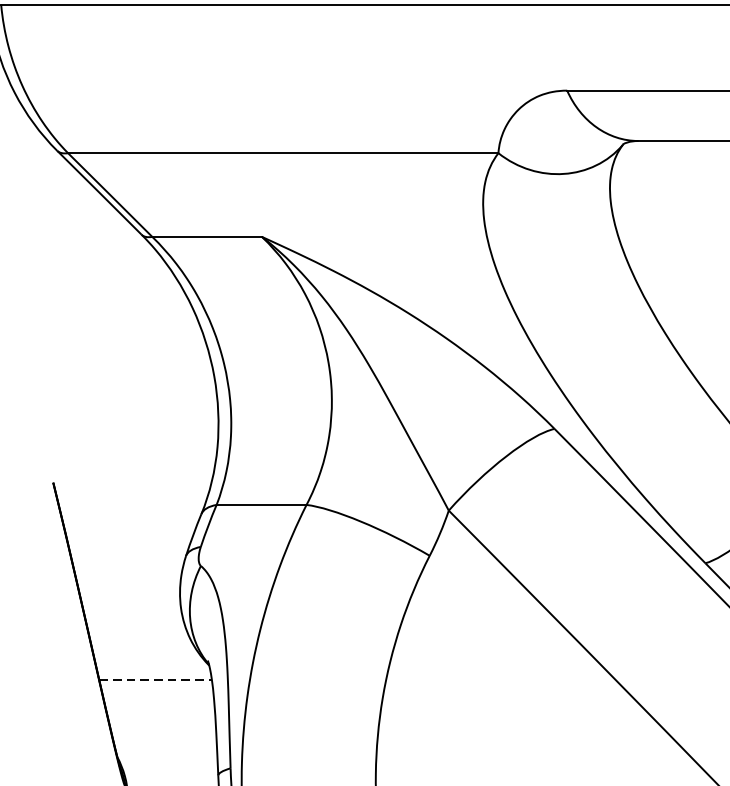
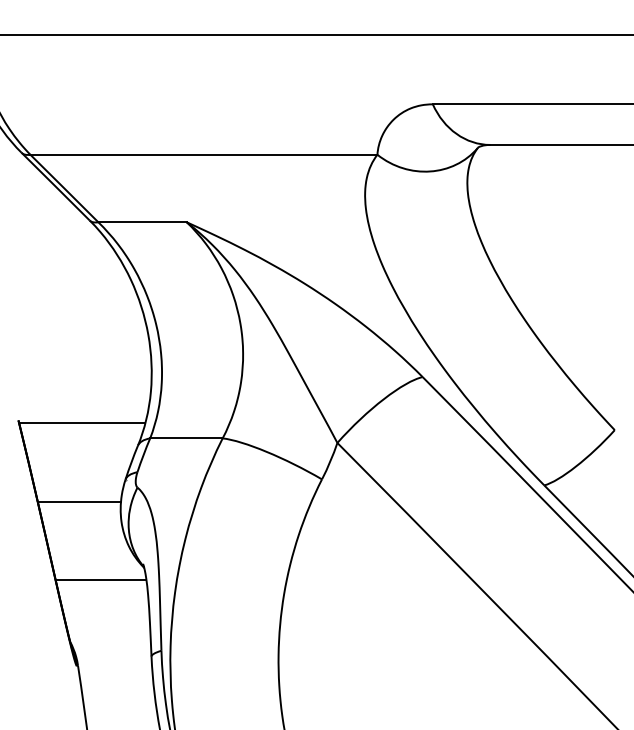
line: (132, 486) -> (82, 423), added
line: (128, 583) -> (79, 501), added
line: (156, 679) -> (101, 579), dashed -> solid

